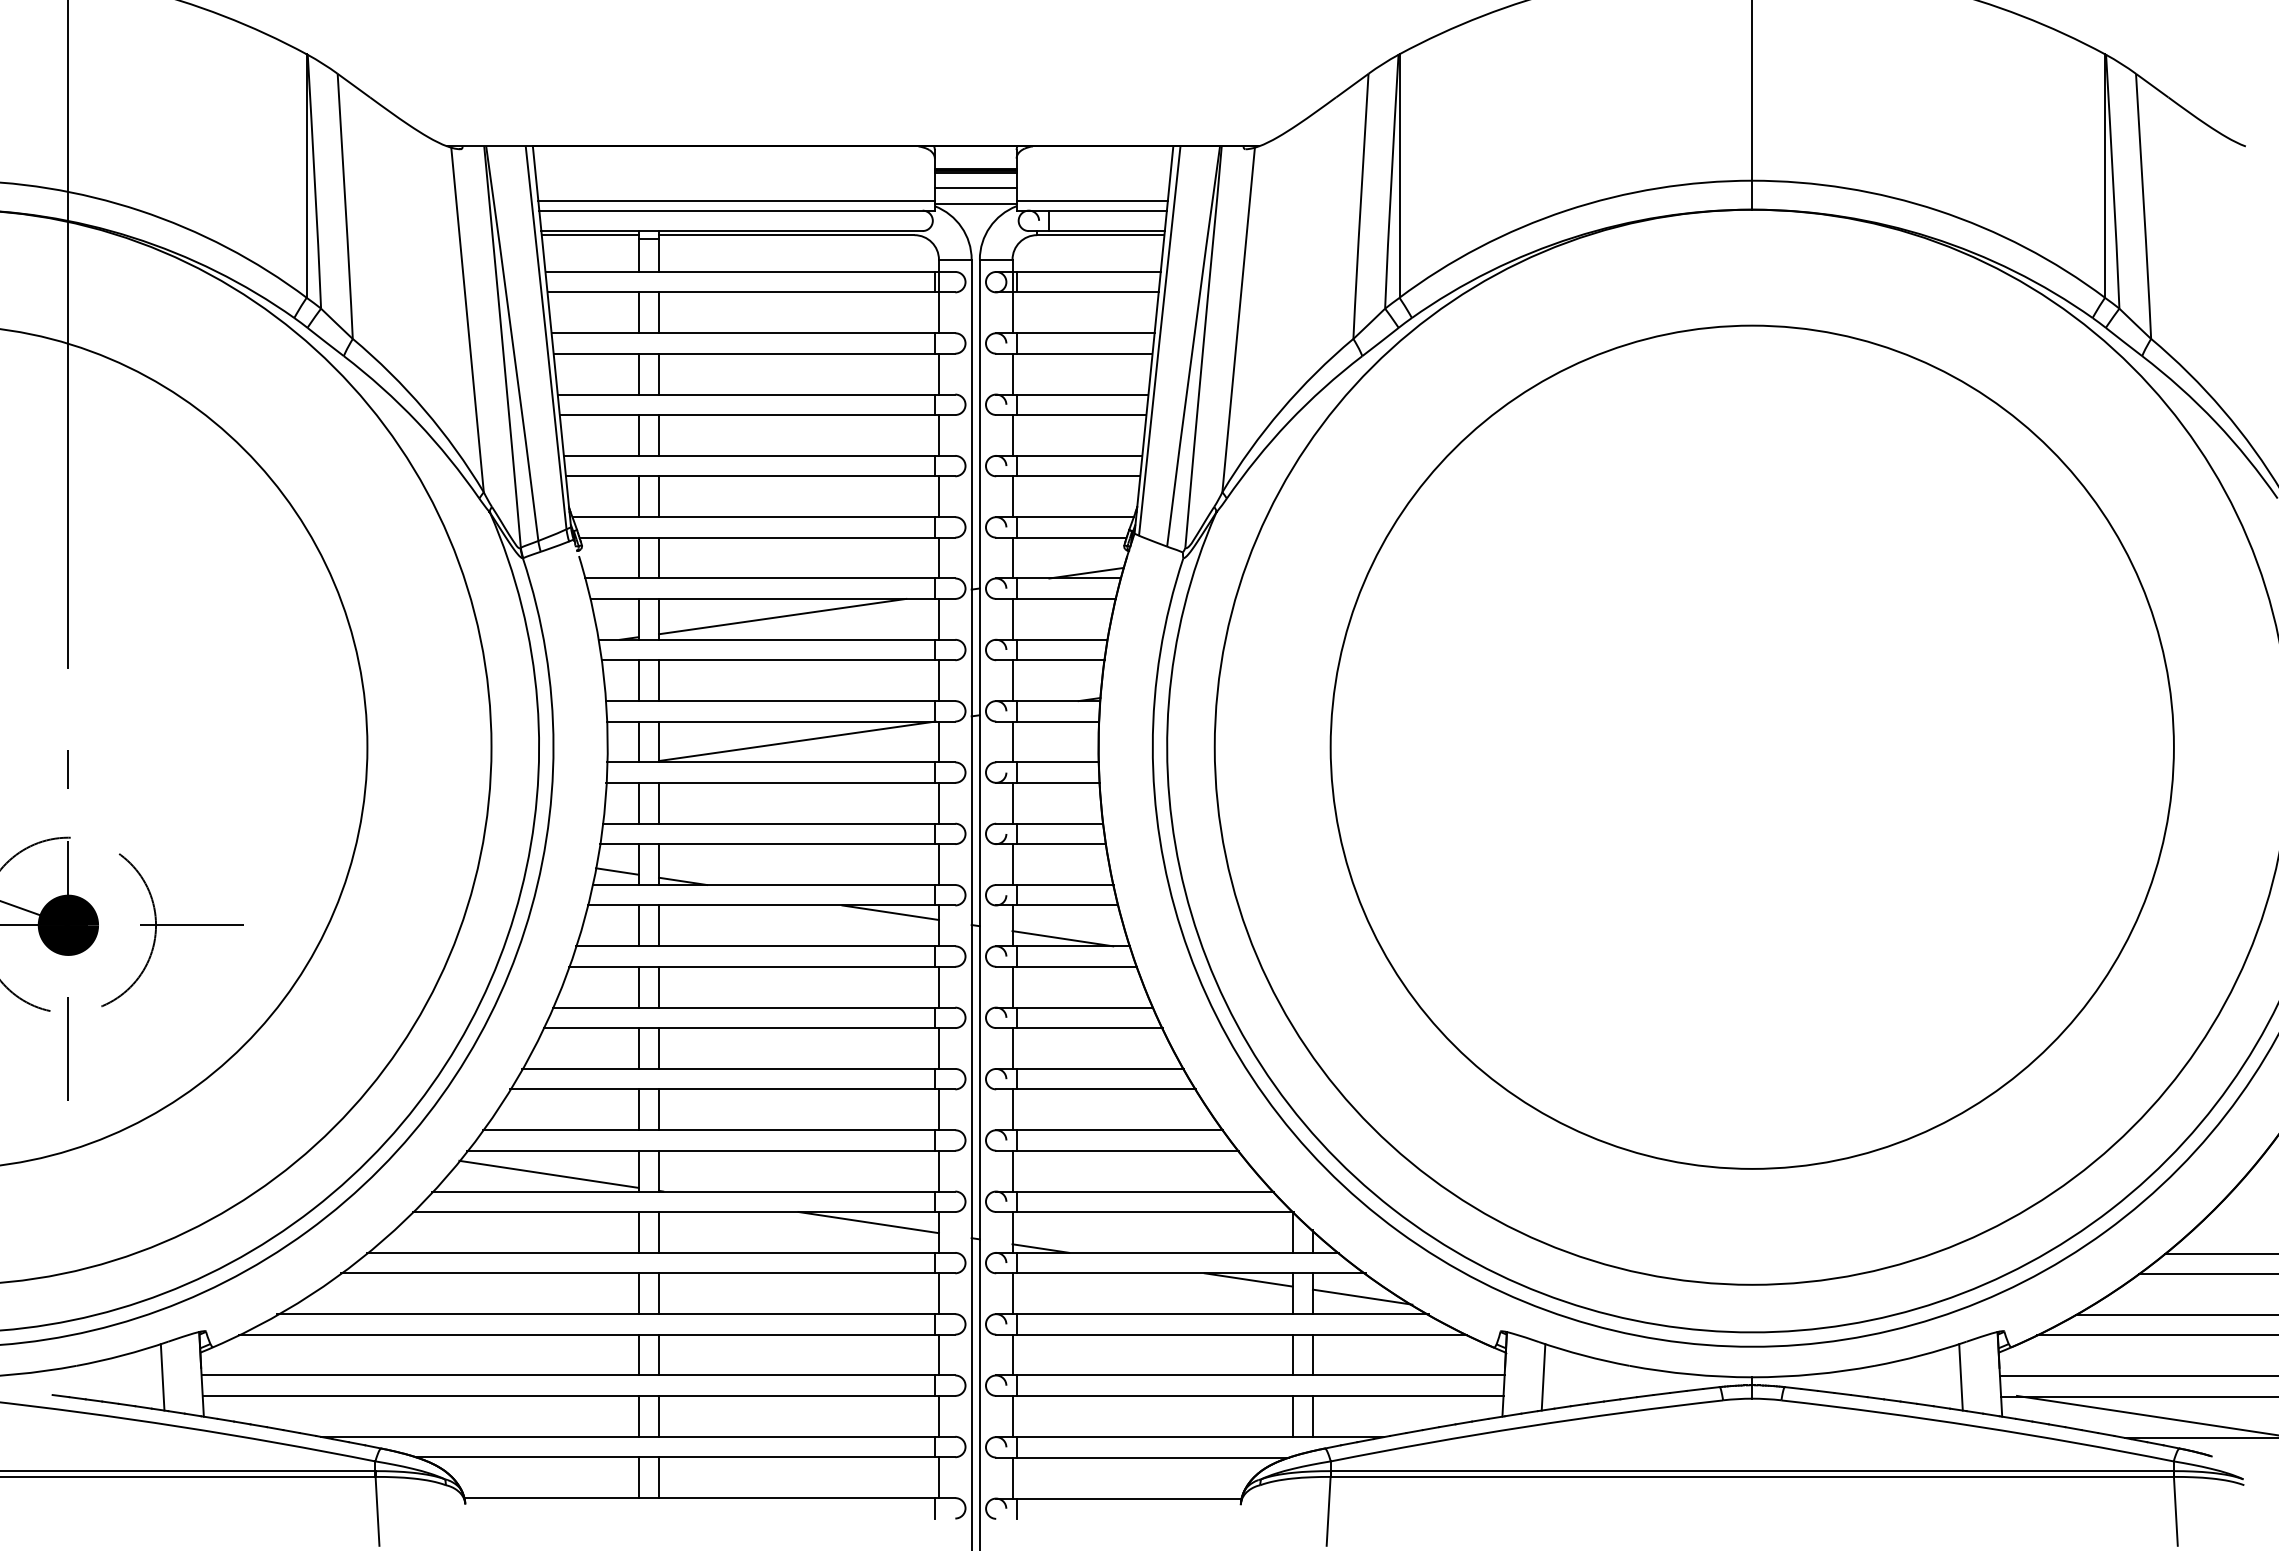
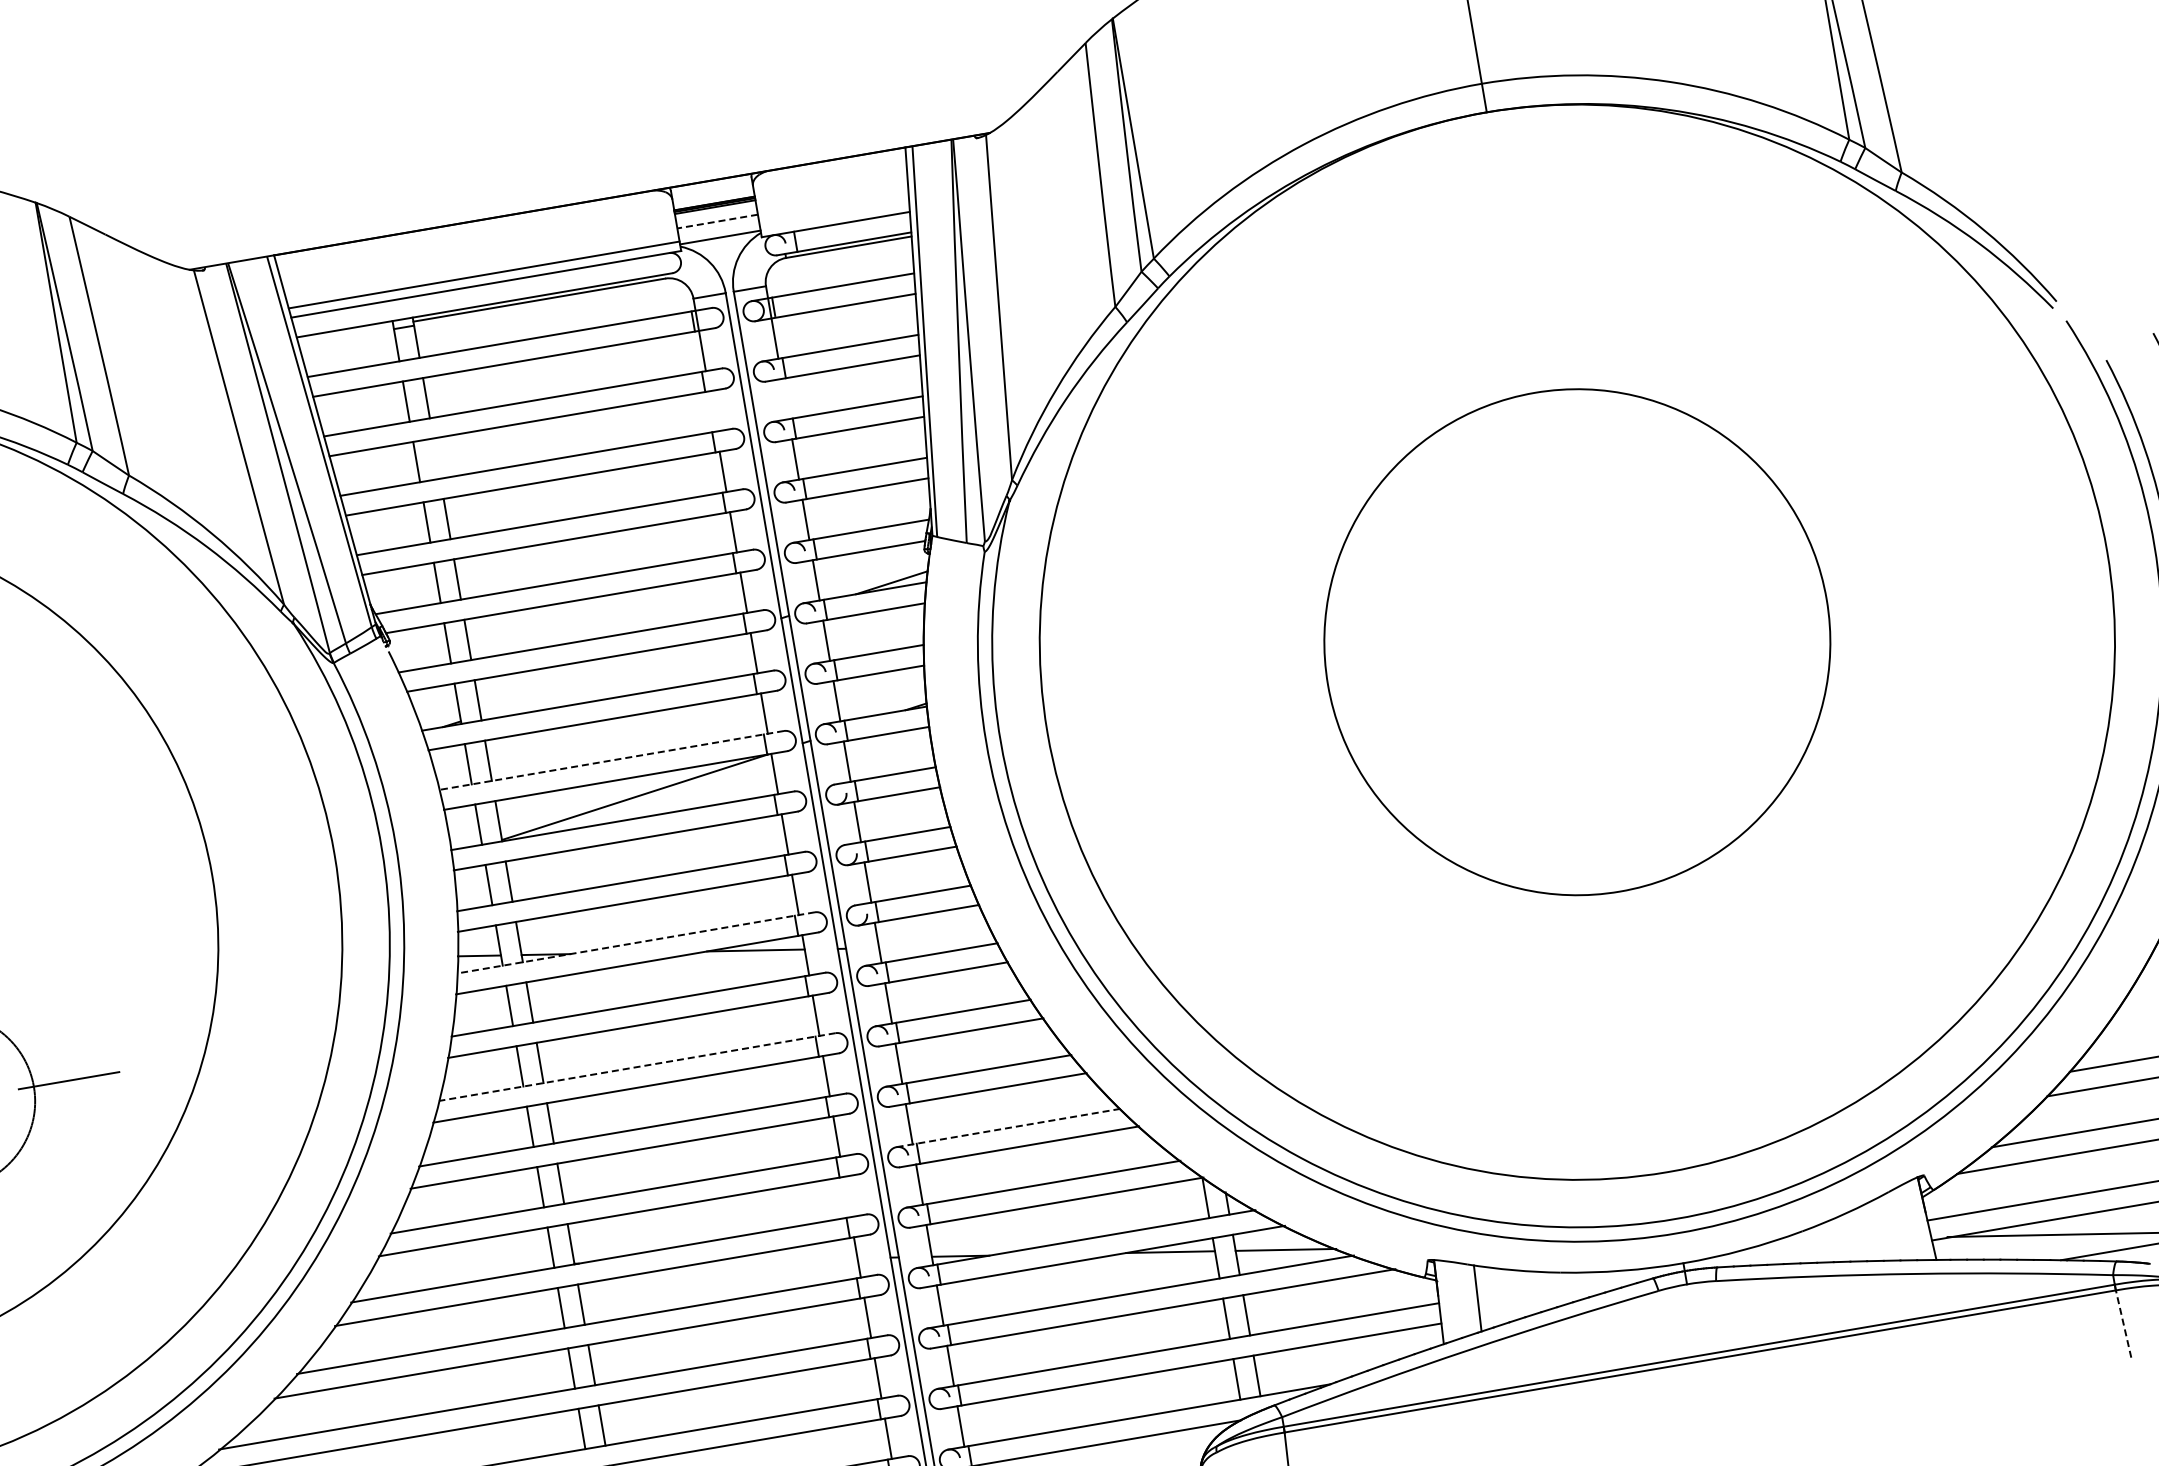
line: (975, 187) -> (717, 221), solid -> dashed
line: (1091, 201) -> (834, 215), removed
line: (589, 235) -> (344, 333), removed
line: (659, 373) -> (437, 457), removed
line: (938, 373) -> (712, 410), removed
line: (1012, 373) -> (785, 398), removed
line: (782, 616) -> (599, 676), removed
line: (780, 701) -> (611, 760), solid -> dashed
circle: (1751, 746) -> (1576, 641), size x0.6
line: (773, 885) -> (635, 943), solid -> dashed
line: (1062, 938) -> (929, 946), removed
line: (753, 1007) -> (636, 1067), solid -> dashed
line: (1109, 1130) -> (1008, 1128), solid -> dashed
line: (938, 1170) -> (846, 1196), removed
line: (548, 1173) -> (462, 1265), removed
line: (868, 1222) -> (786, 1259), removed
line: (1960, 1377) -> (1888, 1228), removed
line: (2175, 1511) -> (2123, 1324), solid -> dashed

